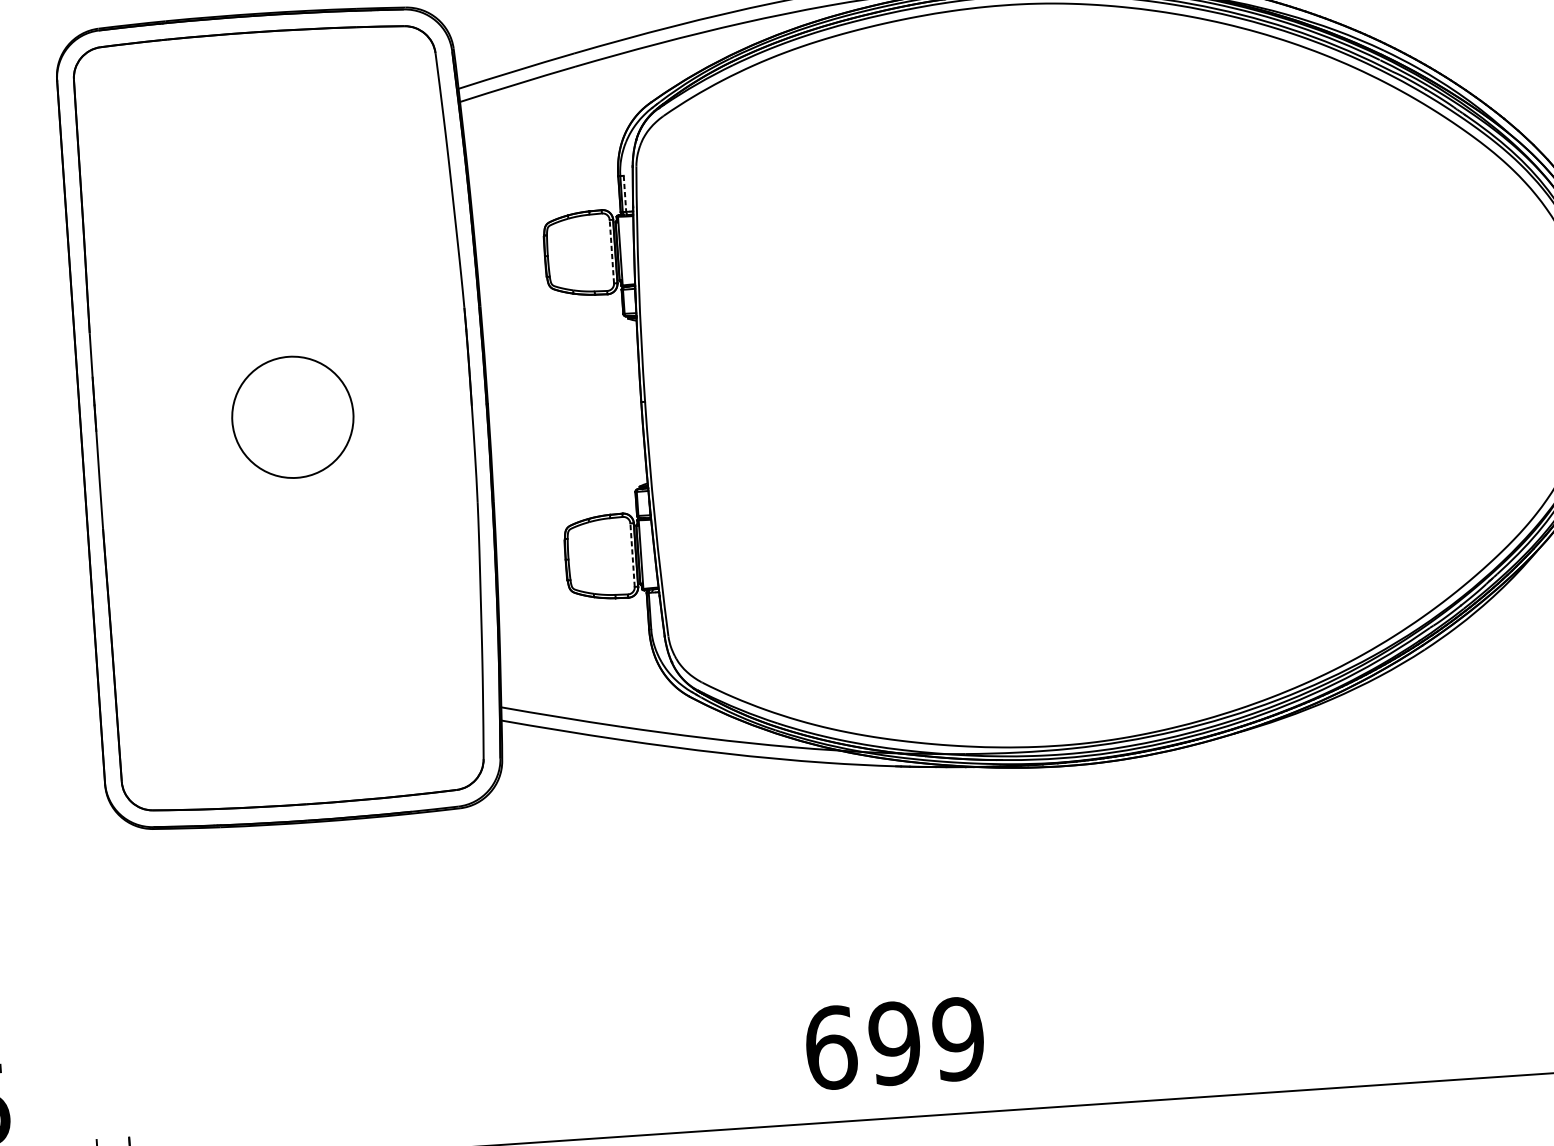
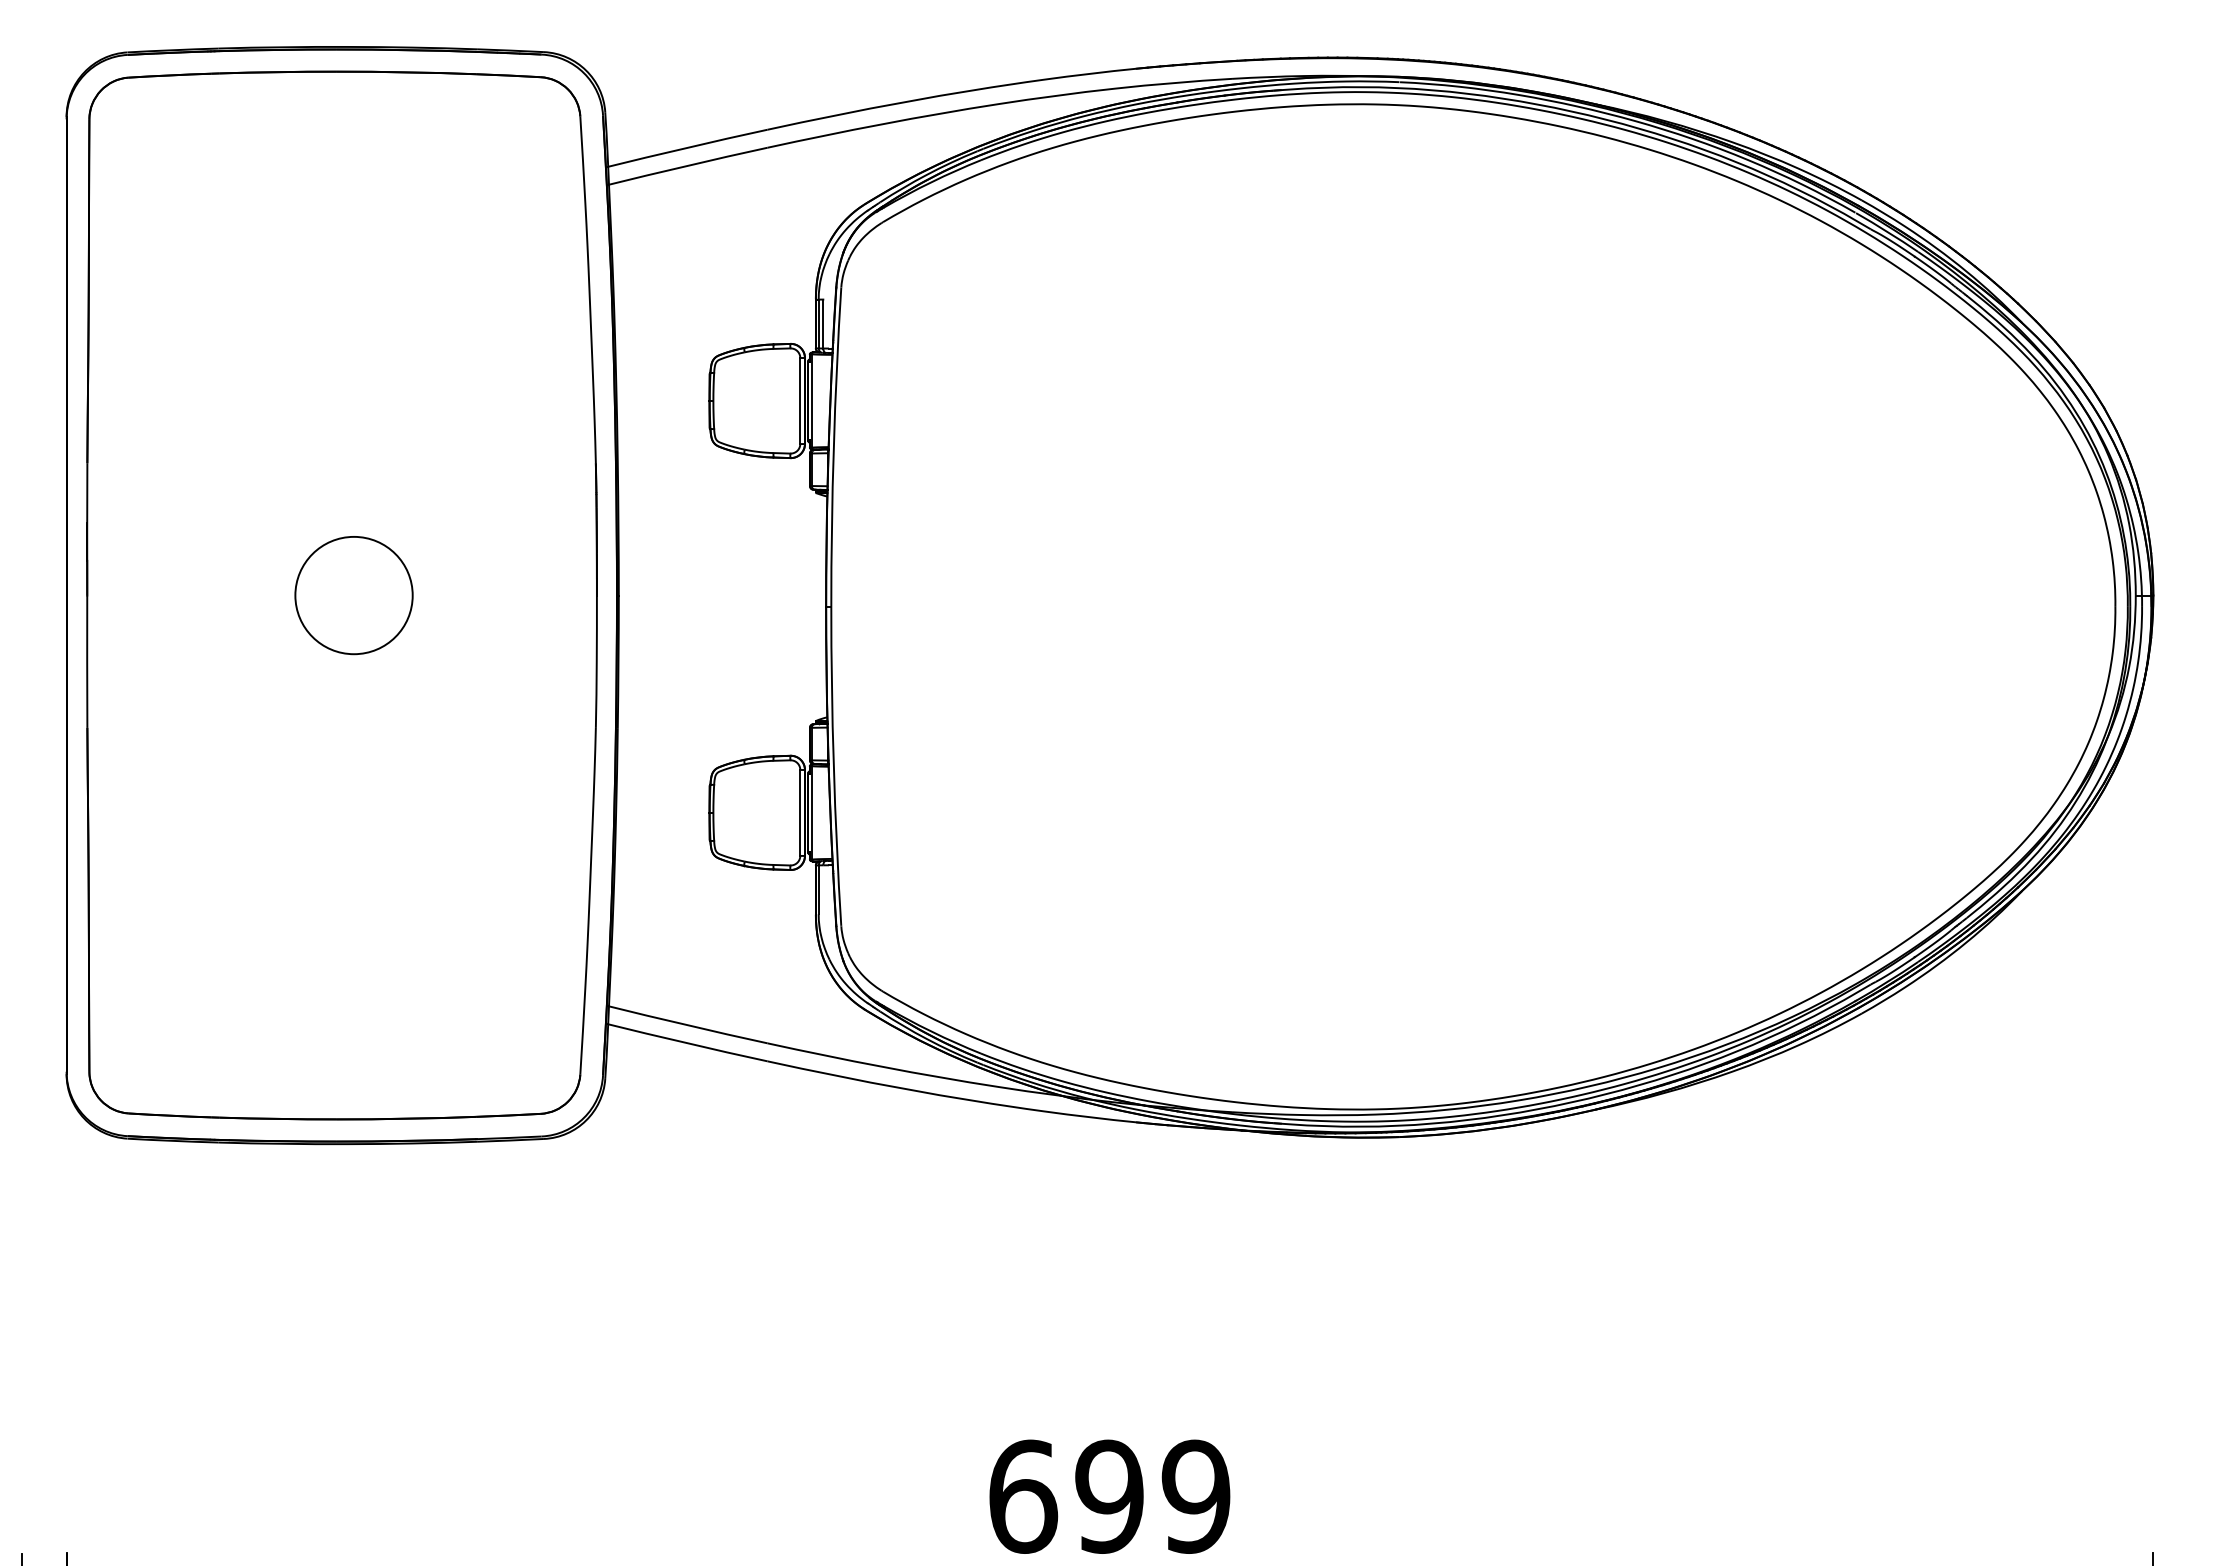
line: (625, 194) -> (823, 324), dashed -> solid
line: (612, 251) -> (800, 400), dashed -> solid
circle: (292, 417) -> (353, 595), size x0.71
line: (632, 554) -> (800, 812), dashed -> solid

